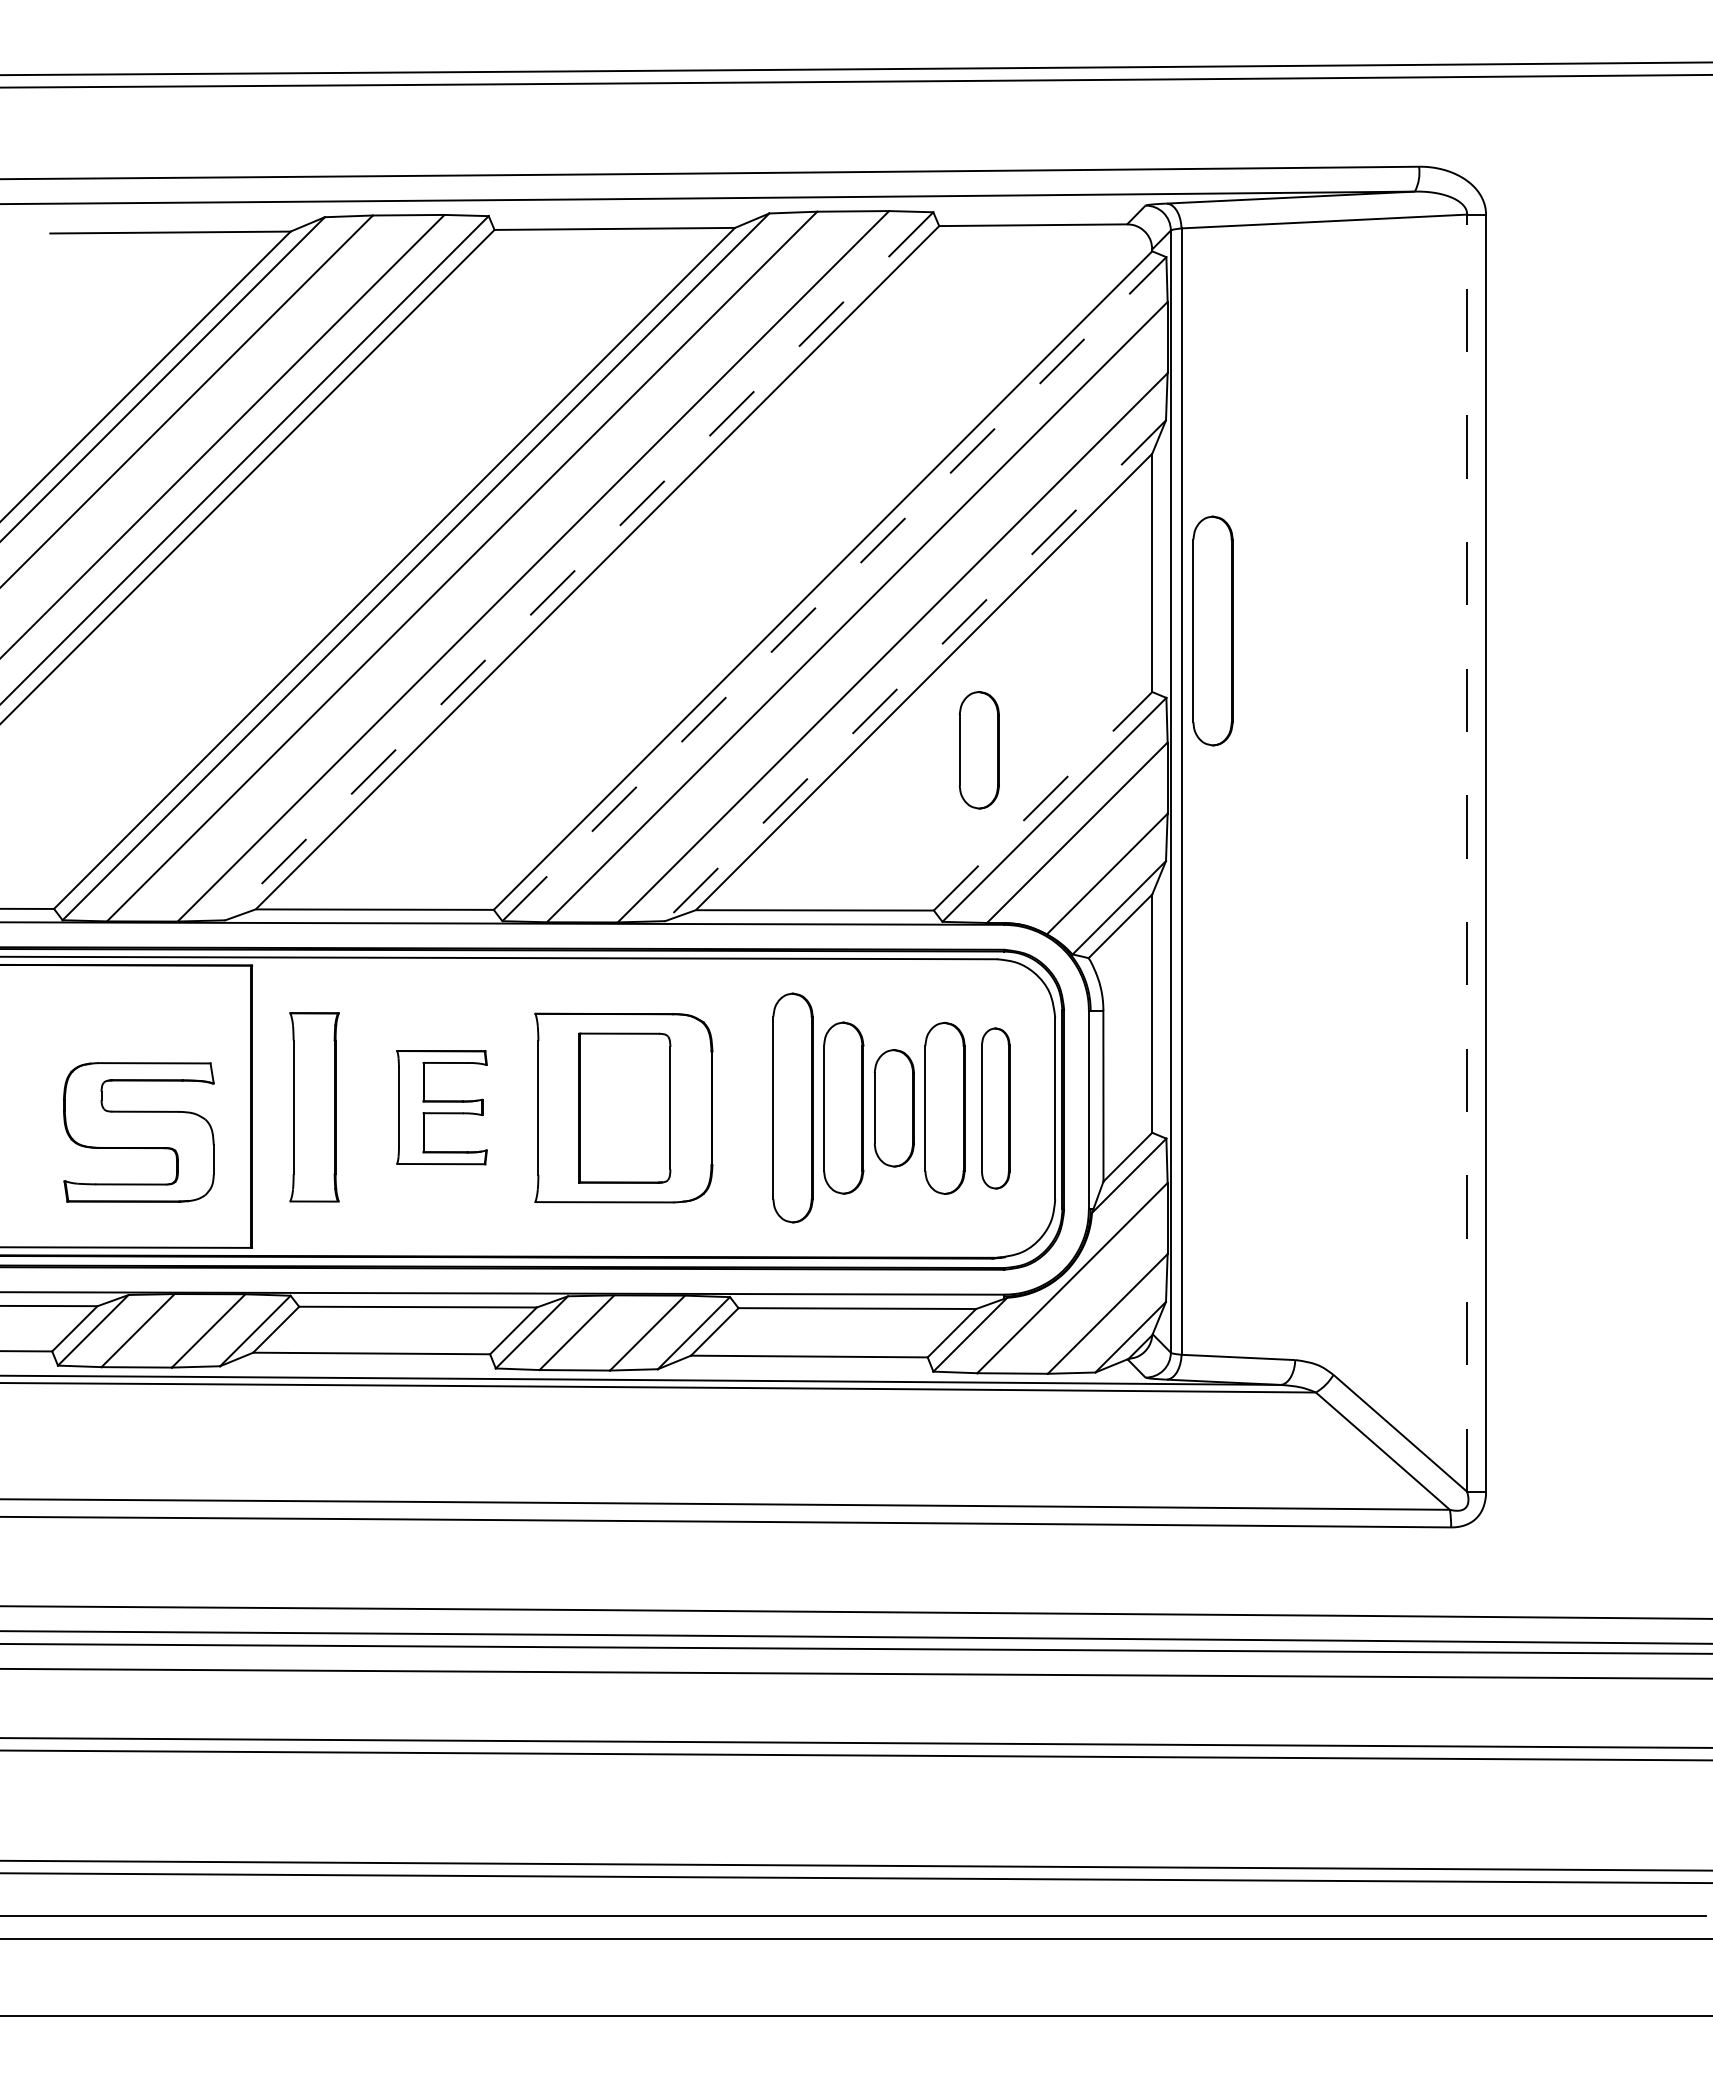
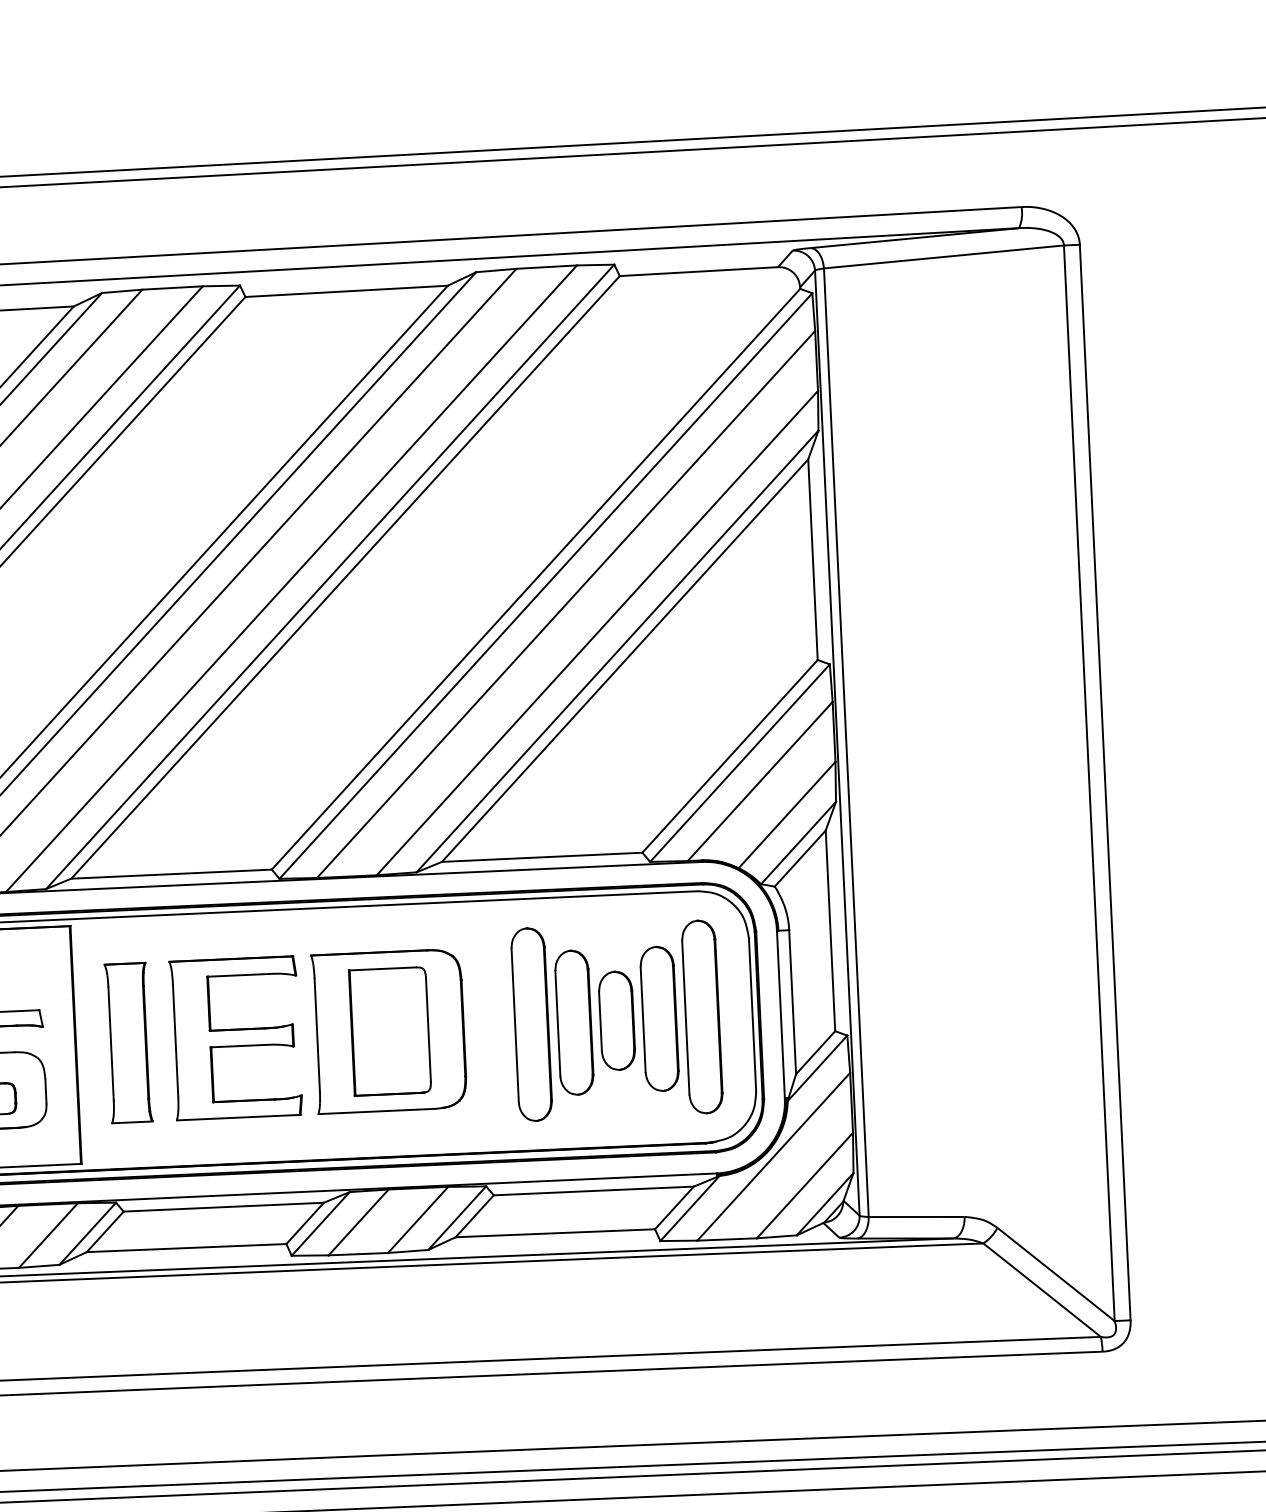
line: (579, 566) -> (330, 577), dashed -> solid
line: (834, 589) -> (546, 586), dashed -> solid
part: (1212, 630) -> (865, 605), removed
line: (915, 671) -> (617, 652), dashed -> solid
part: (978, 750) -> (673, 716), removed
line: (1043, 800) -> (730, 755), dashed -> solid
line: (1467, 853) -> (1089, 783), dashed -> solid
part: (441, 1107) -> (235, 1038), size x1.67
part: (995, 1108) -> (702, 1016), size x1.43

